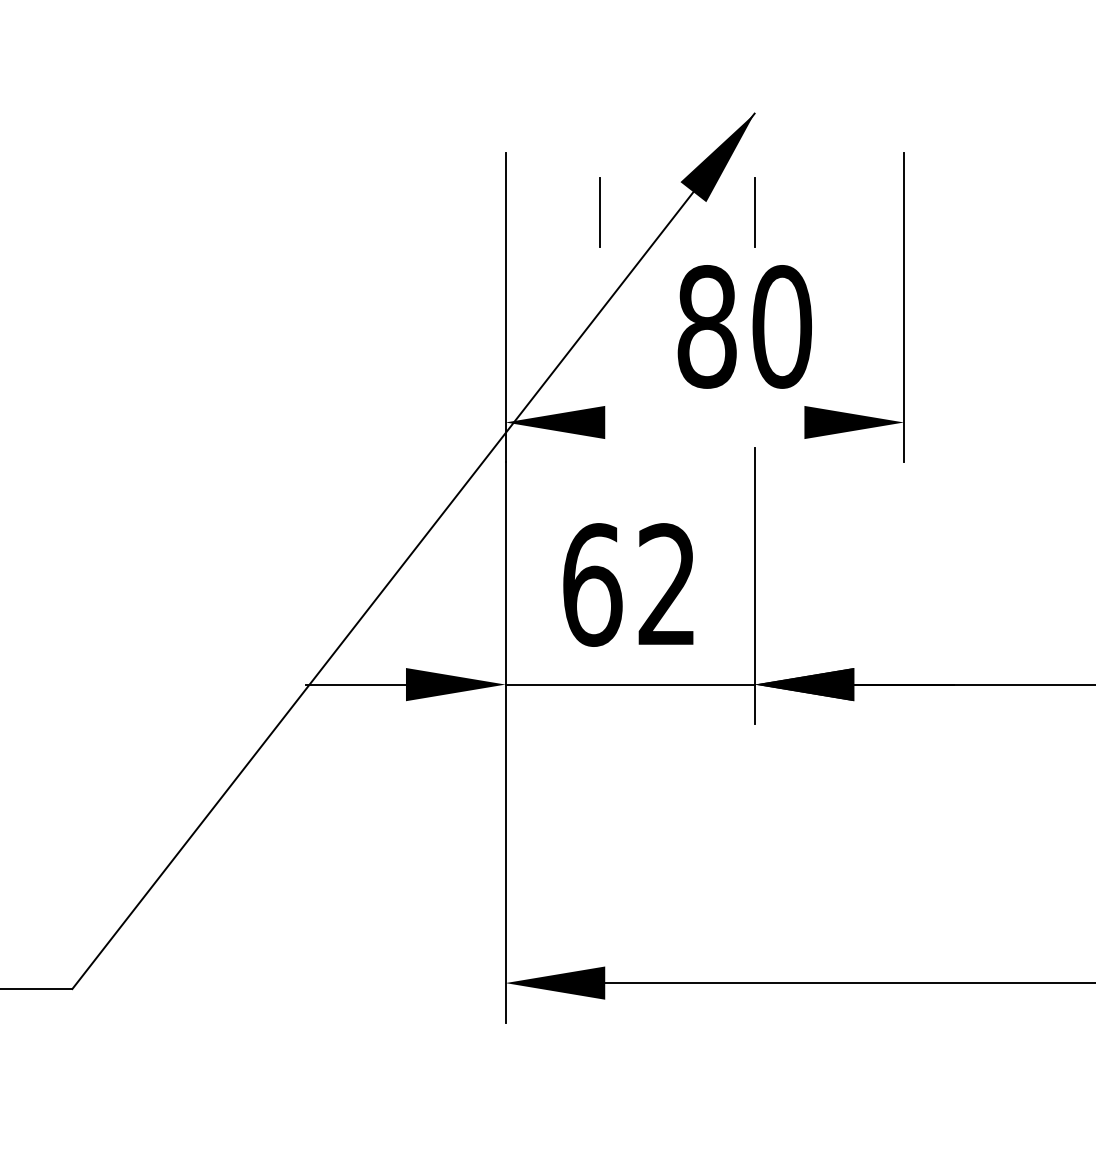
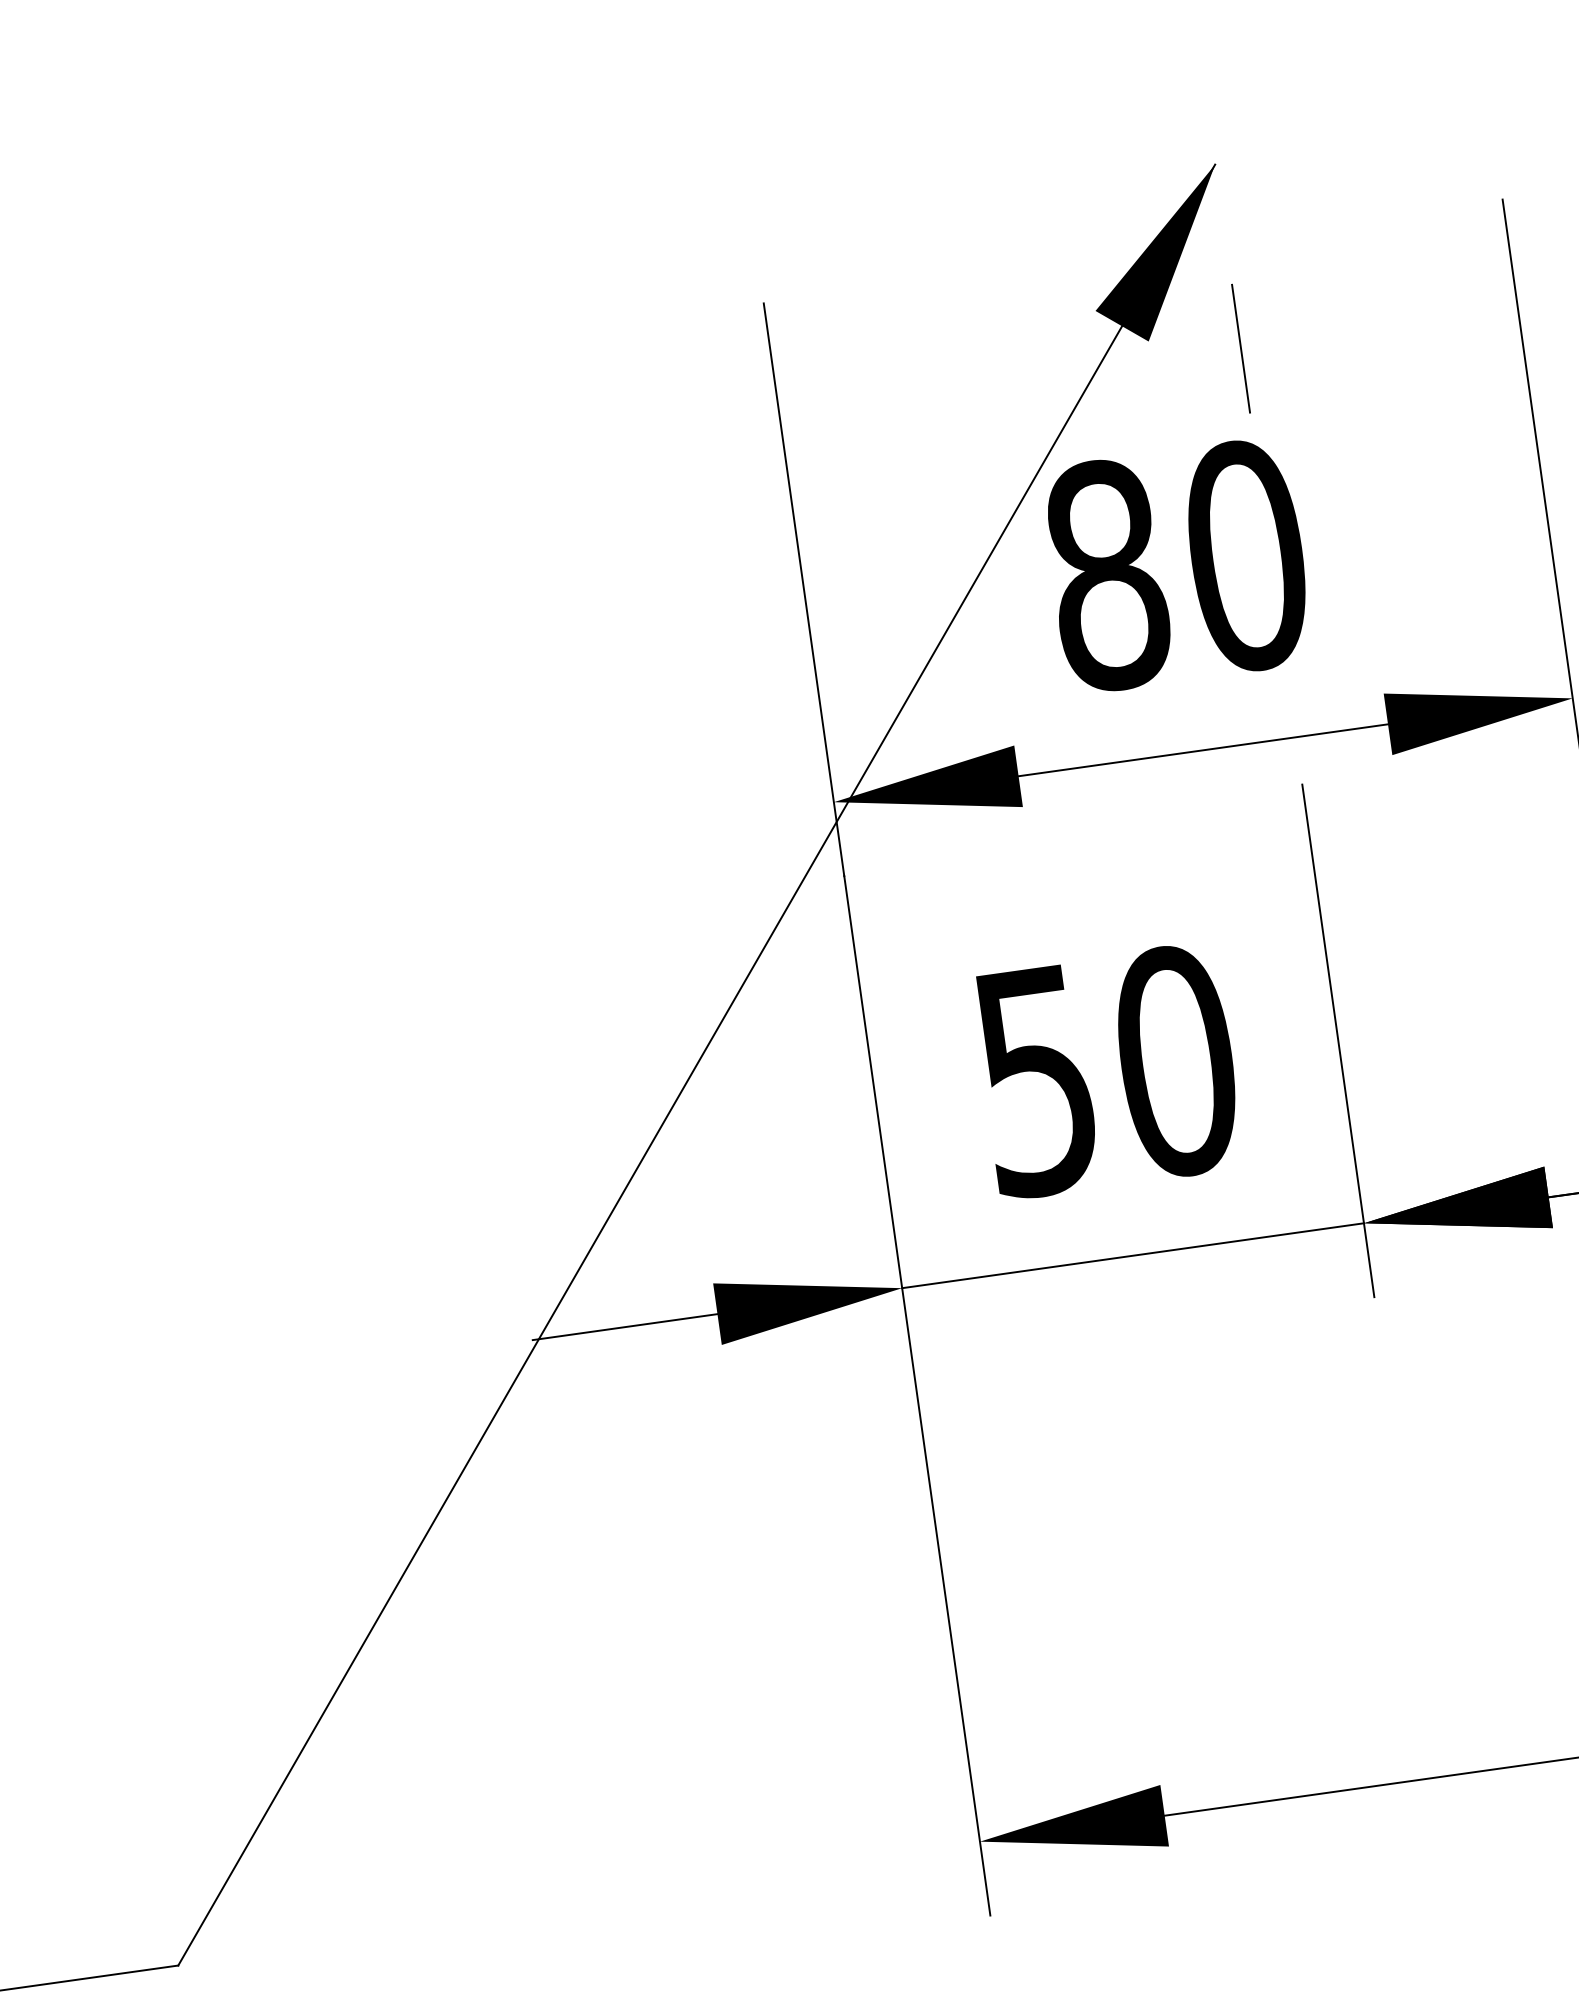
line: (599, 212) -> (953, 388), removed
text: (744, 326) -> (1176, 564), moved
line: (704, 422) -> (1202, 750), added
text: (630, 584) -> (1107, 1070), 62 -> 50

